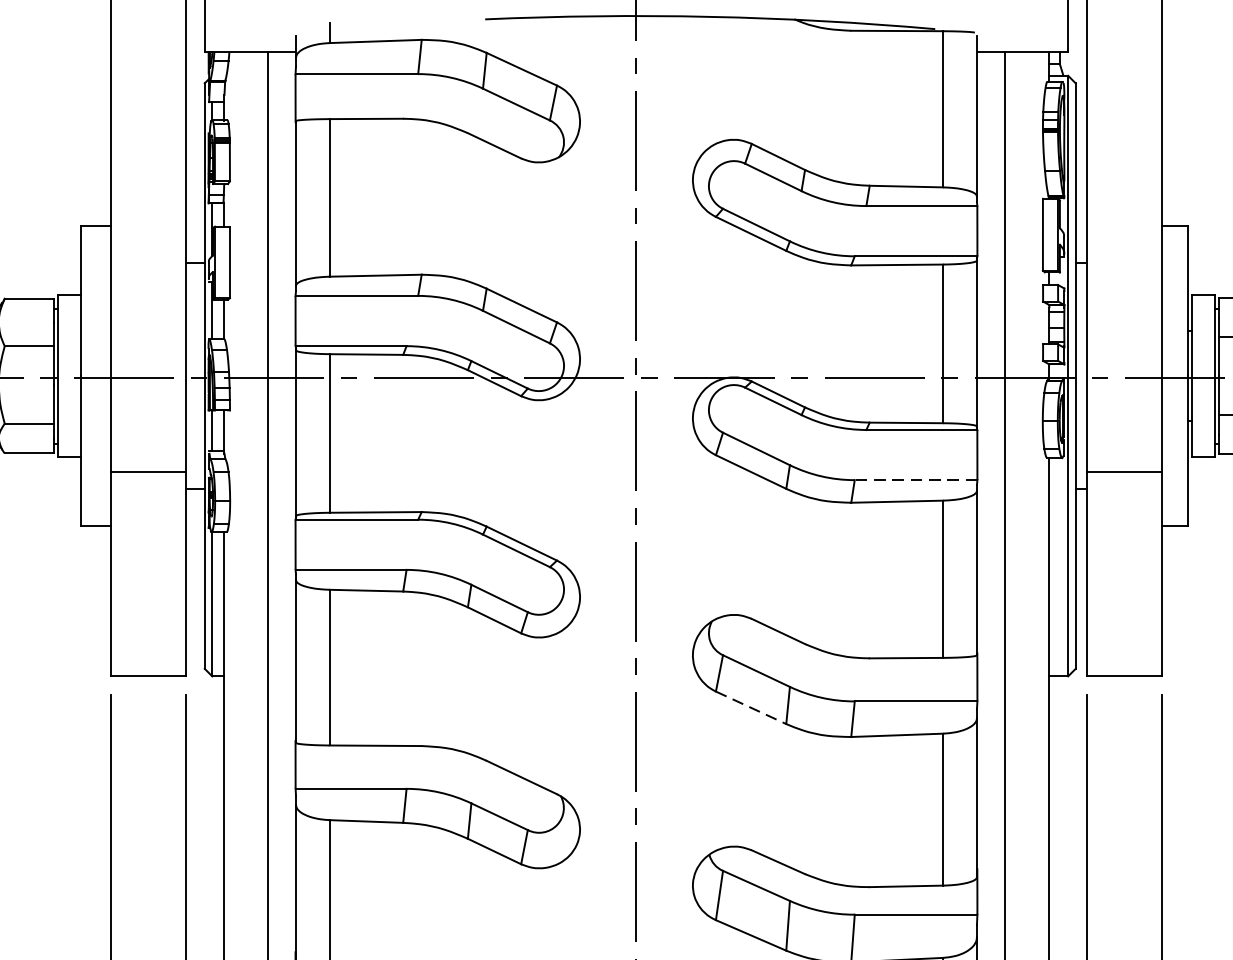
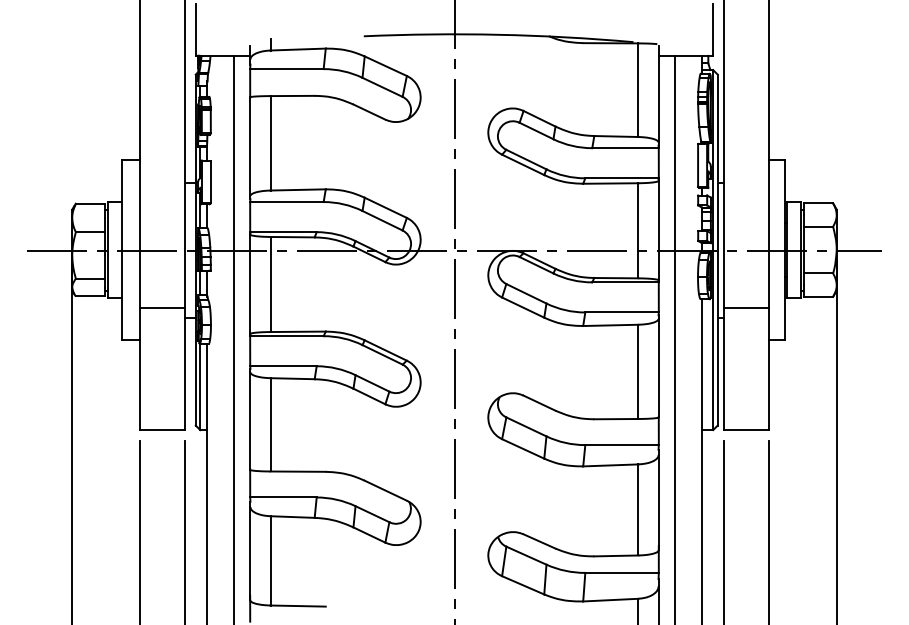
line: (916, 480) -> (622, 312), dashed -> solid
line: (751, 708) -> (523, 449), dashed -> solid

